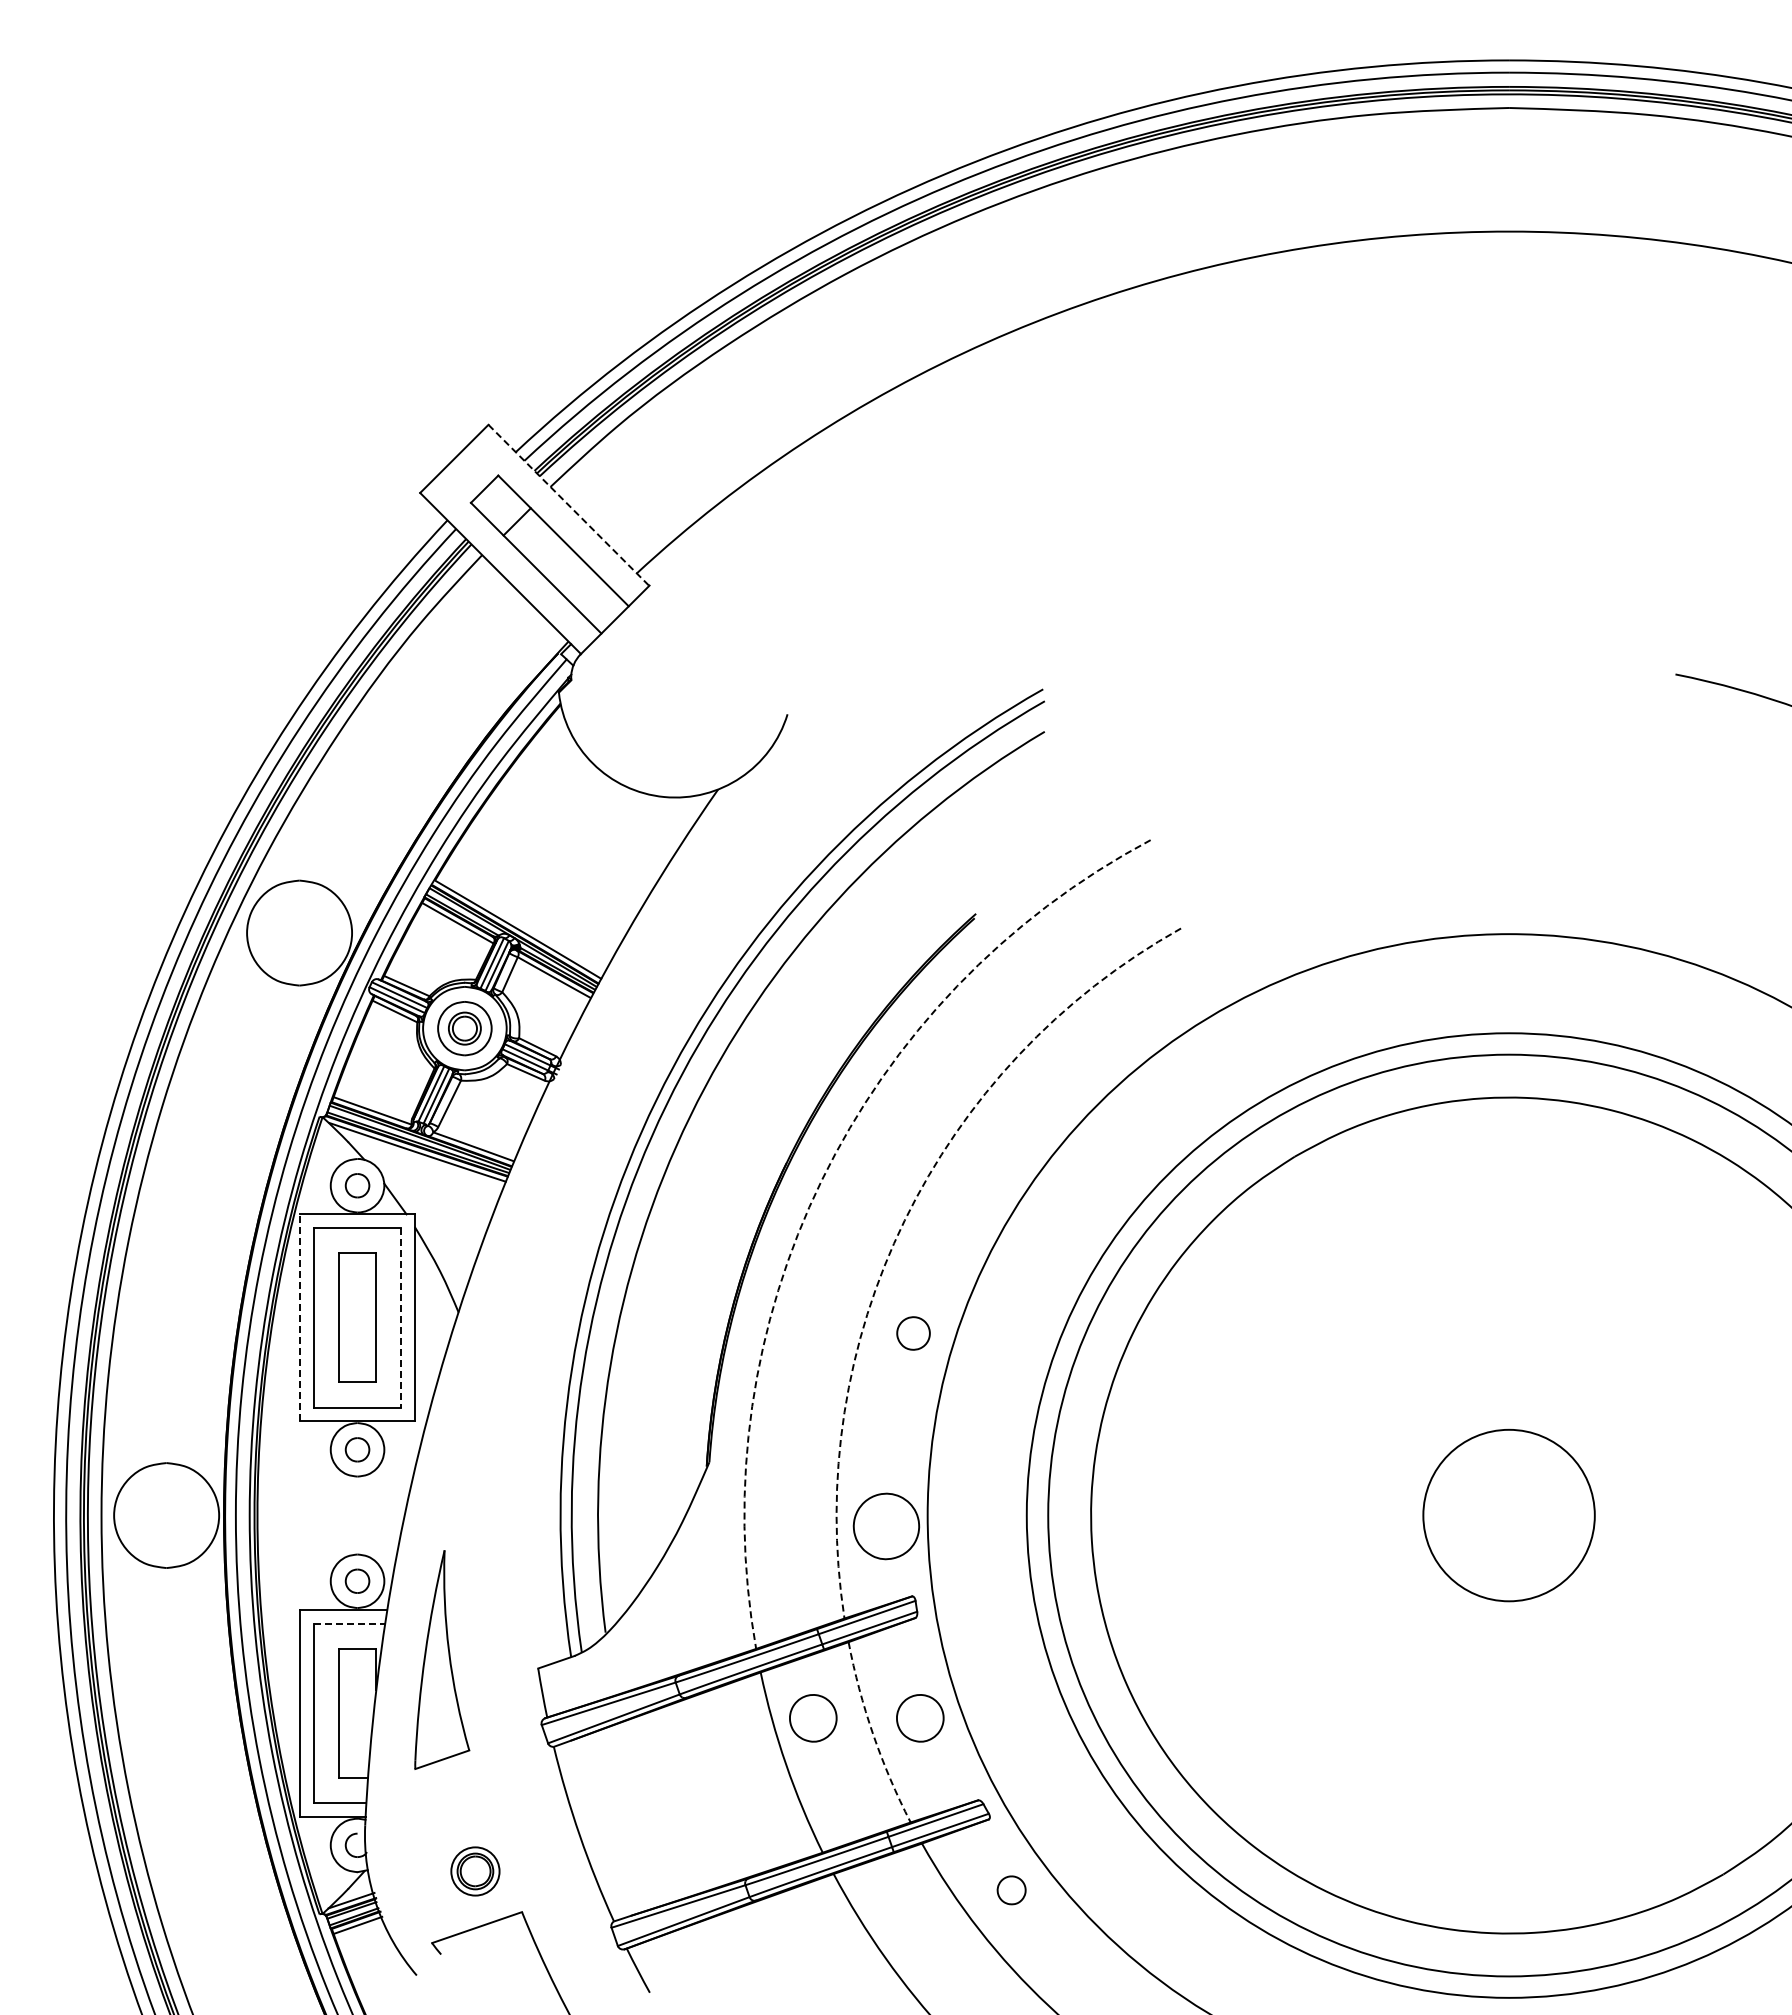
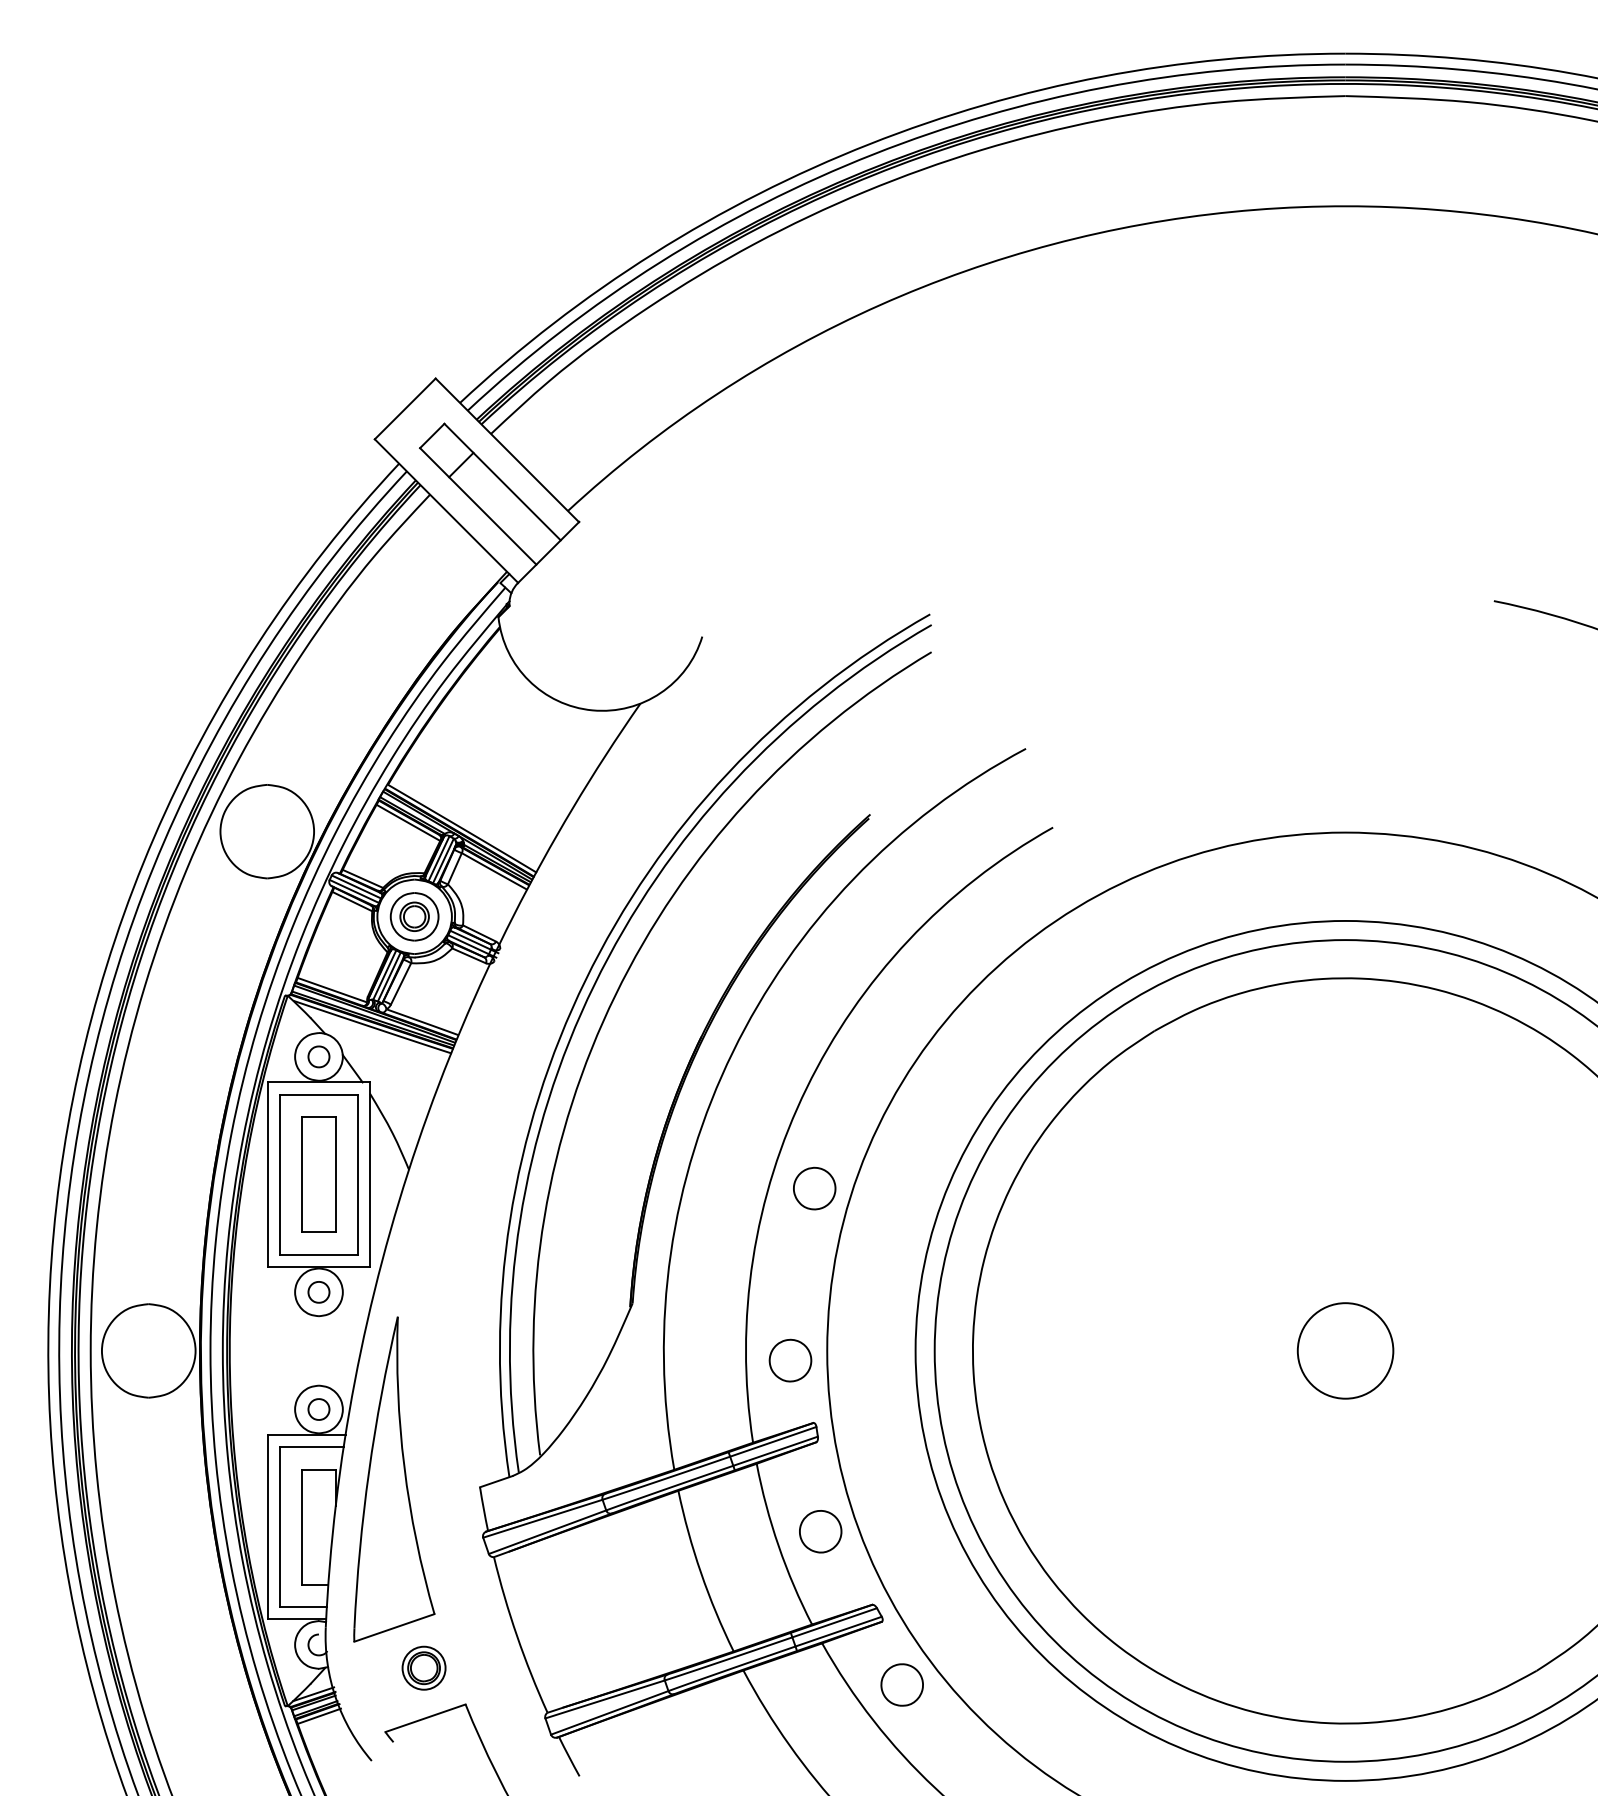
line: (568, 505) -> (507, 450), dashed -> solid
arc: (821, 1180) -> (732, 1052), dashed -> solid
arc: (904, 1220) -> (806, 1087), dashed -> solid
line: (300, 1317) -> (268, 1174), dashed -> solid
line: (401, 1317) -> (358, 1174), dashed -> solid
part: (913, 1333) -> (814, 1188), size x1.43
circle: (1508, 1515) -> (1345, 1350), size x0.62
part: (886, 1526) -> (790, 1360), size x0.71
line: (349, 1623) -> (311, 1447), dashed -> solid
part: (442, 1659) -> (394, 1479), size x1.67
part: (813, 1718) -> (725, 1531), removed
arc: (873, 1734) -> (778, 1546), dashed -> solid
part: (1011, 1890) -> (901, 1685), size x1.67

